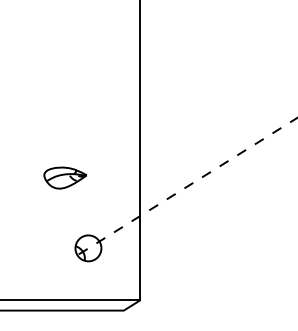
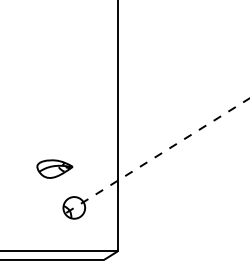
part: (64, 177) -> (54, 168), moved

